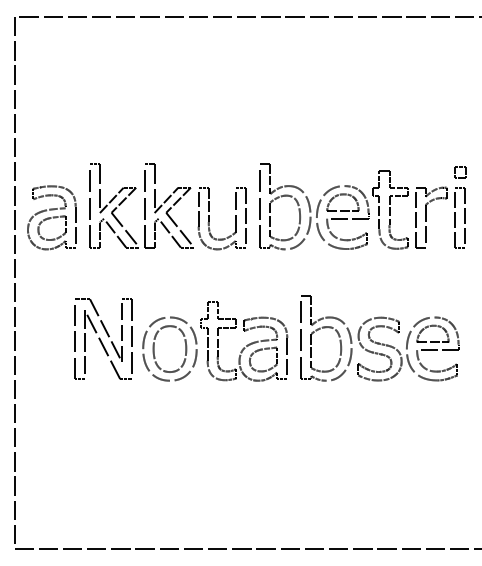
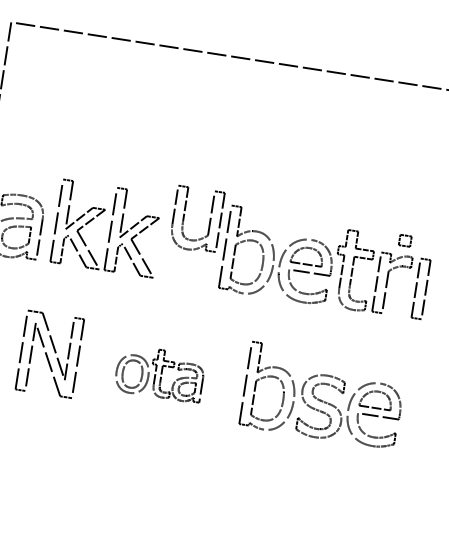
part: (460, 172) -> (405, 240), moved
part: (209, 218) -> (184, 217), moved
part: (215, 341) -> (160, 373), size x0.6

